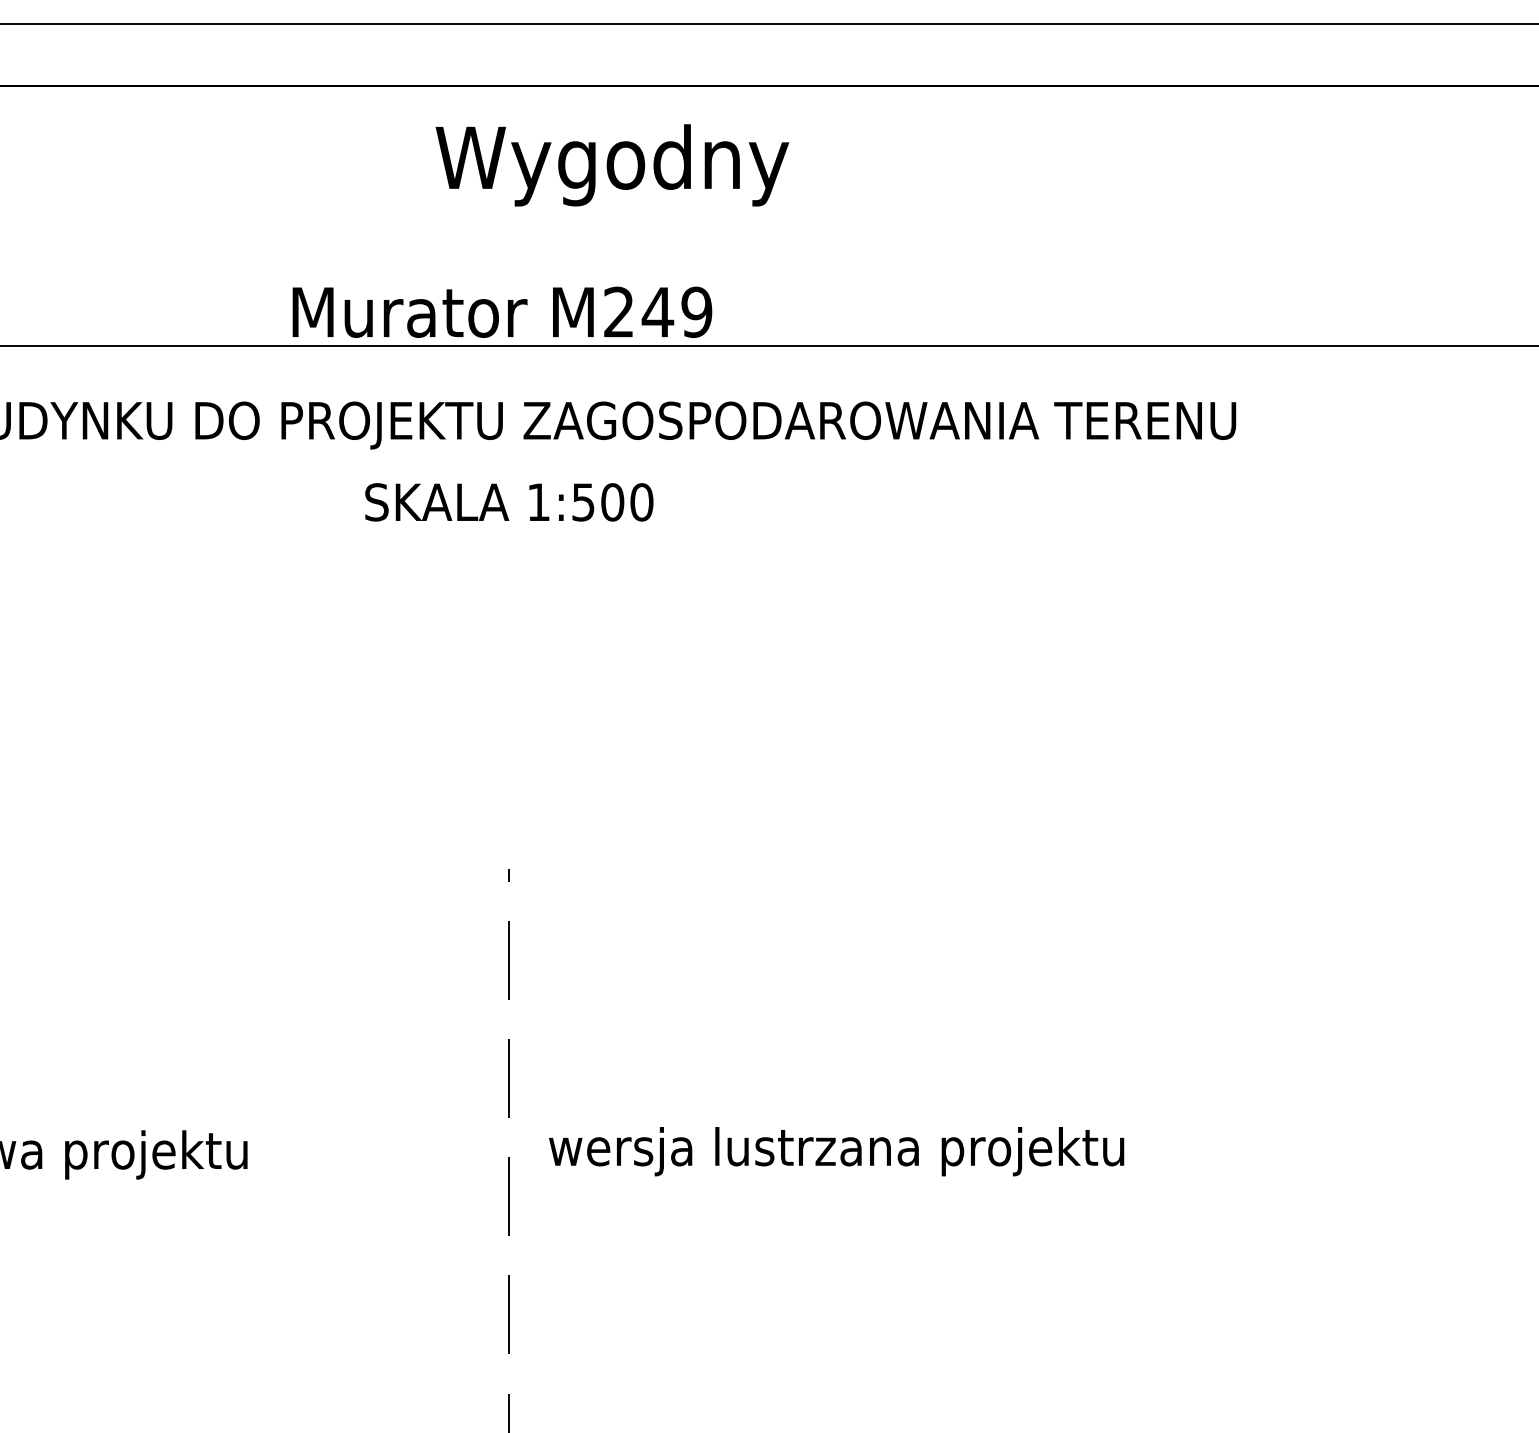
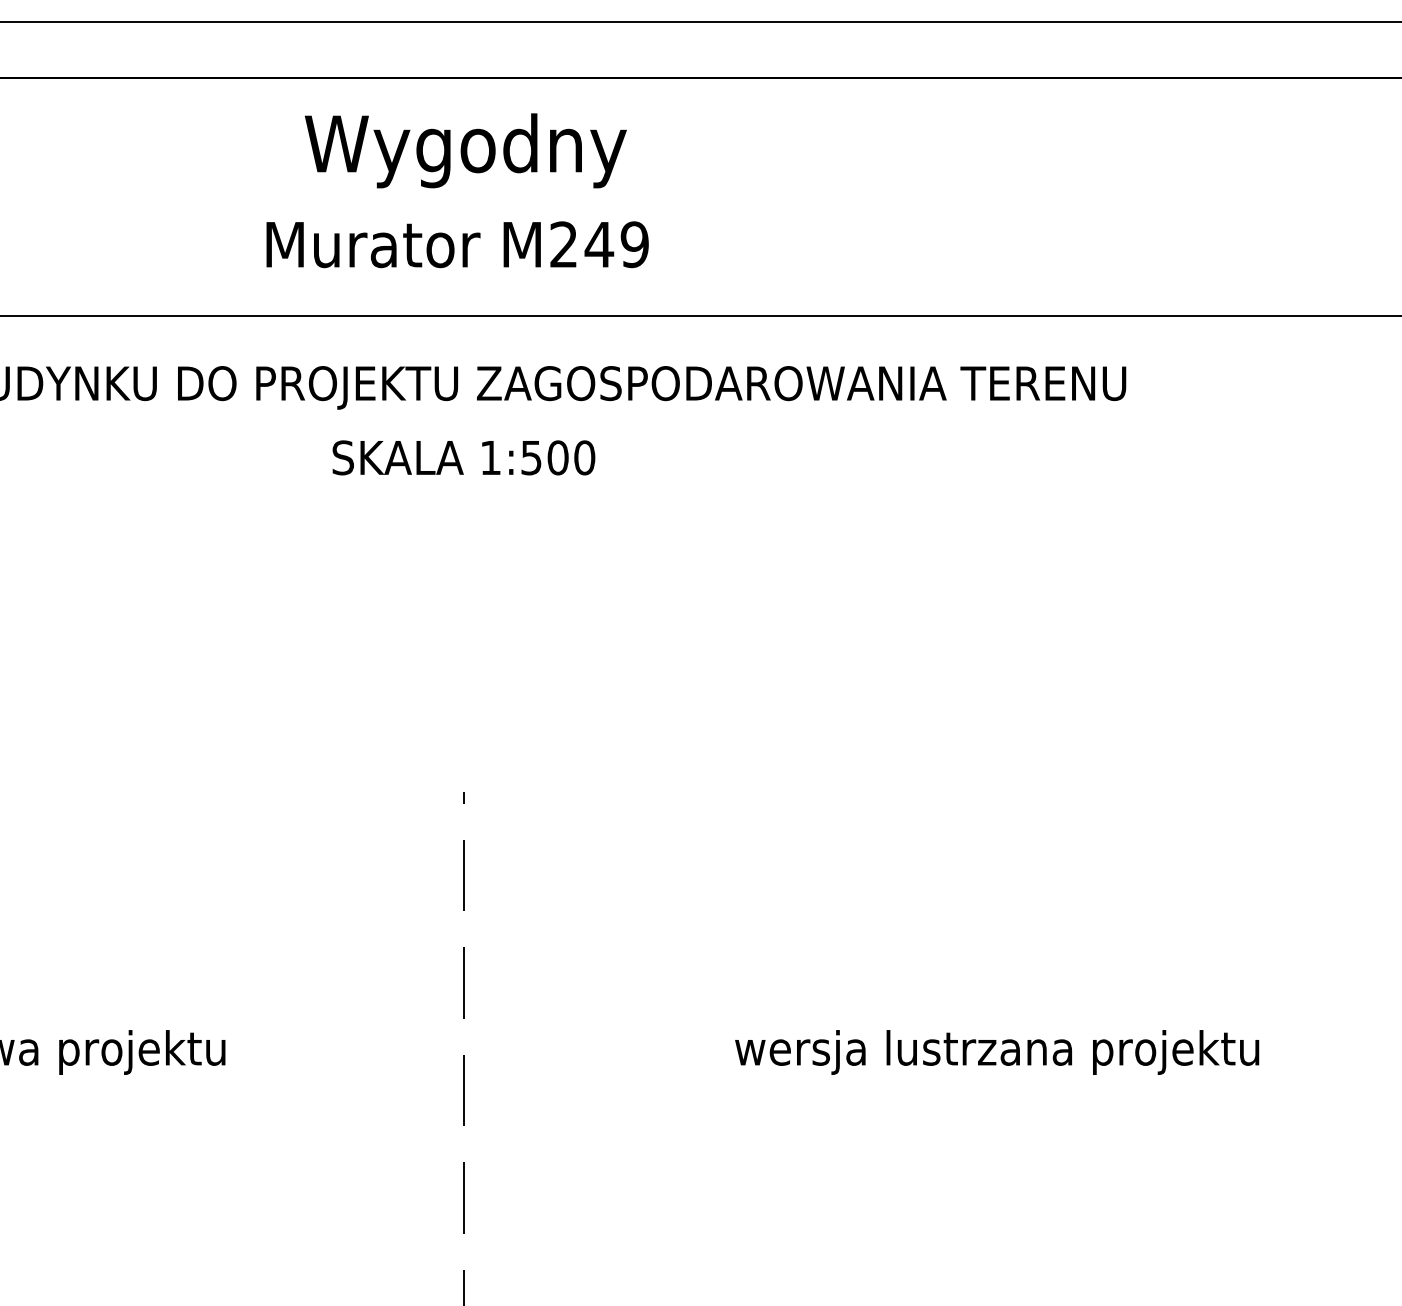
text: (612, 165) -> (465, 150), moved
text: (502, 312) -> (457, 244), moved
text: (836, 1151) -> (997, 1052), moved

